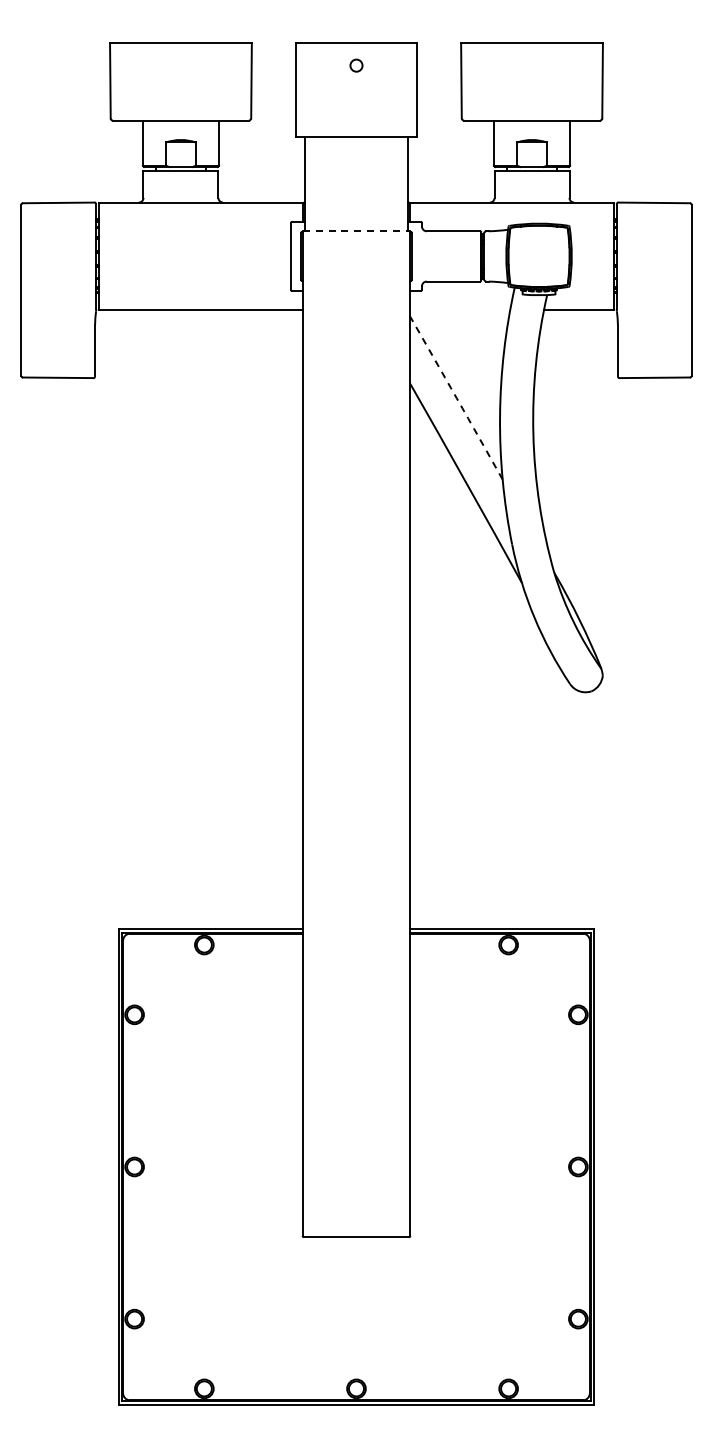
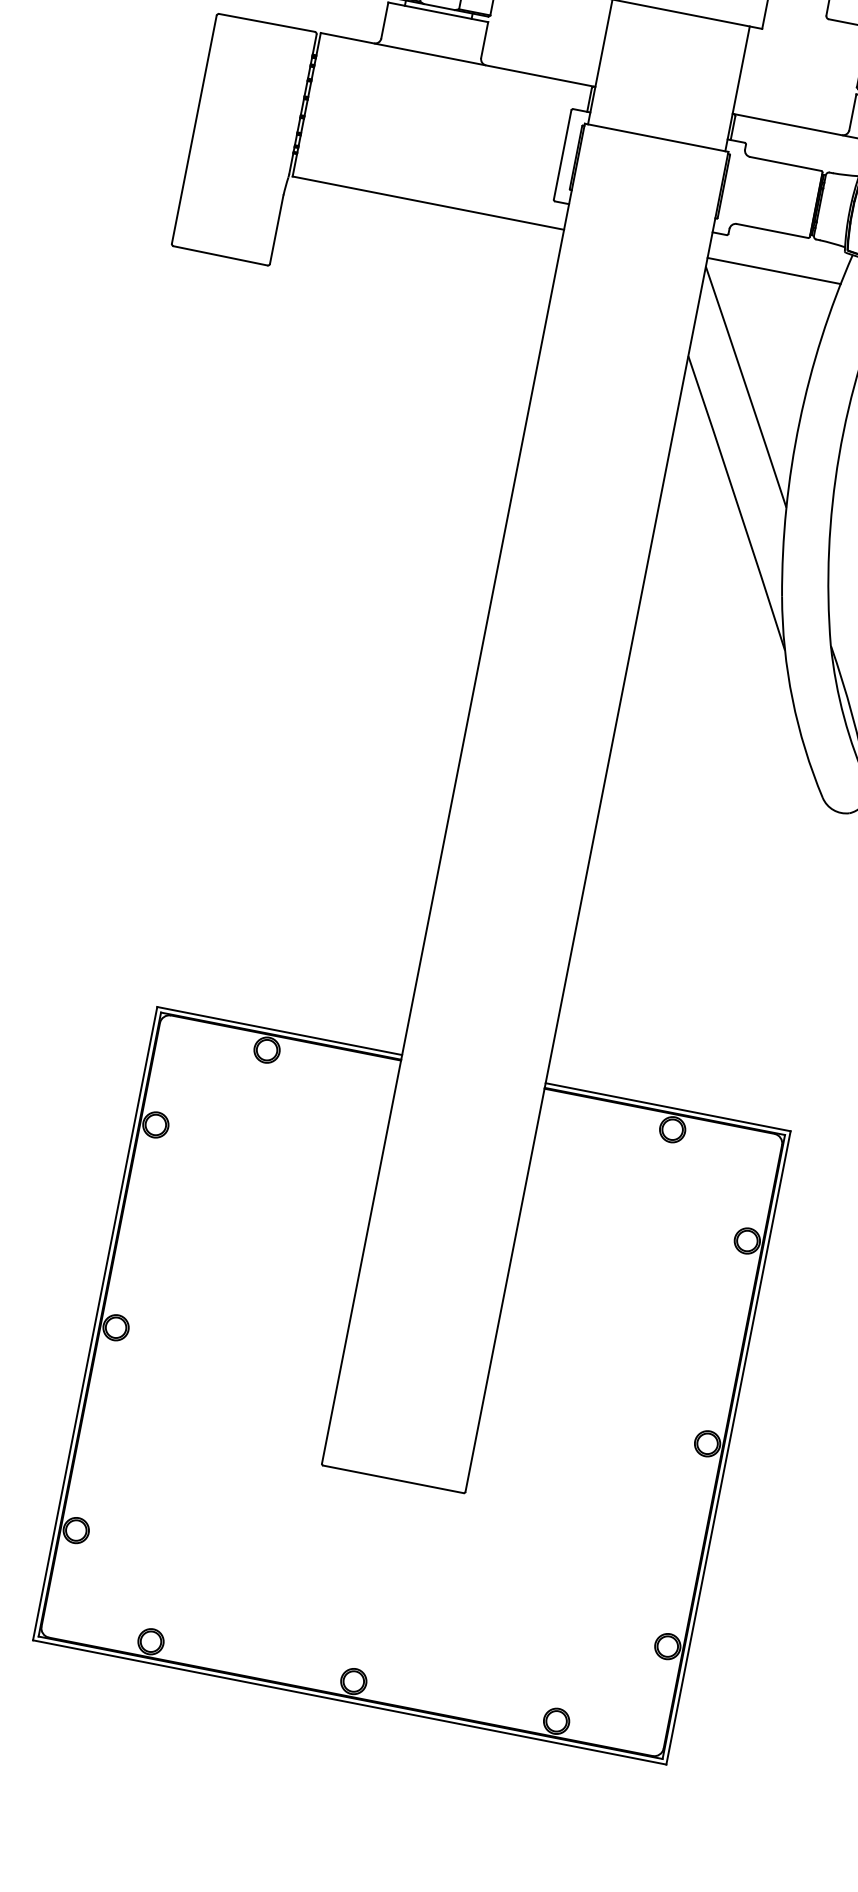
line: (356, 230) -> (656, 137), dashed -> solid
line: (460, 310) -> (774, 271), added
arc: (456, 398) -> (746, 387), dashed -> solid

